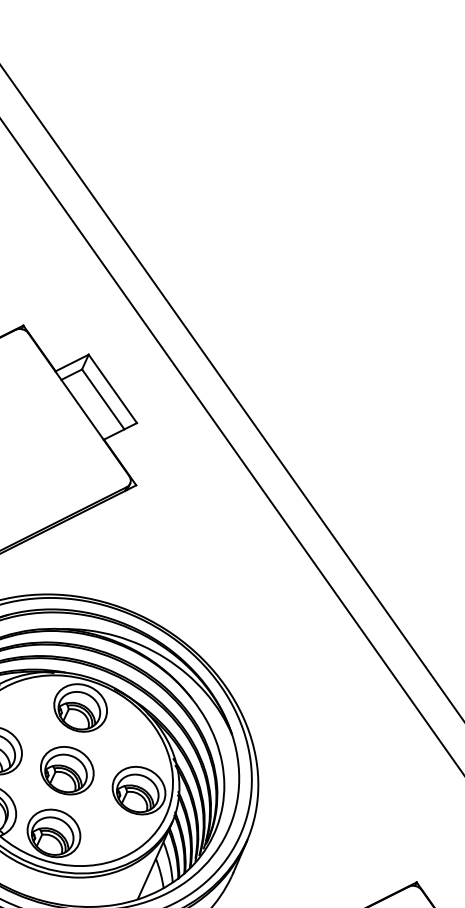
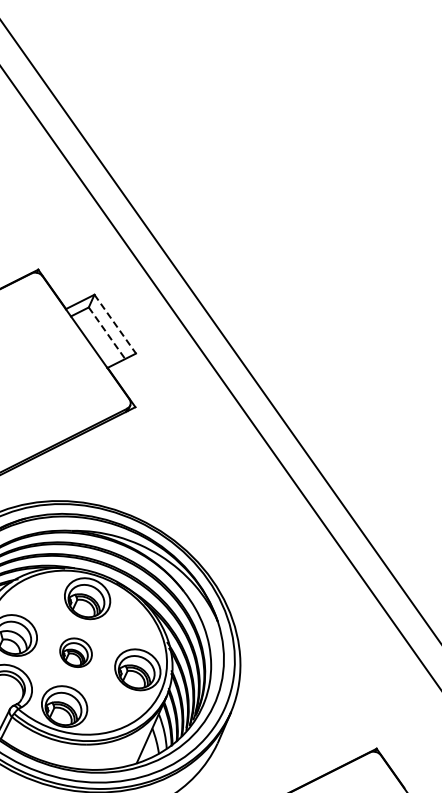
line: (113, 389) -> (115, 324), solid -> dashed
line: (103, 399) -> (107, 333), solid -> dashed
part: (66, 770) -> (75, 652), size x0.7

